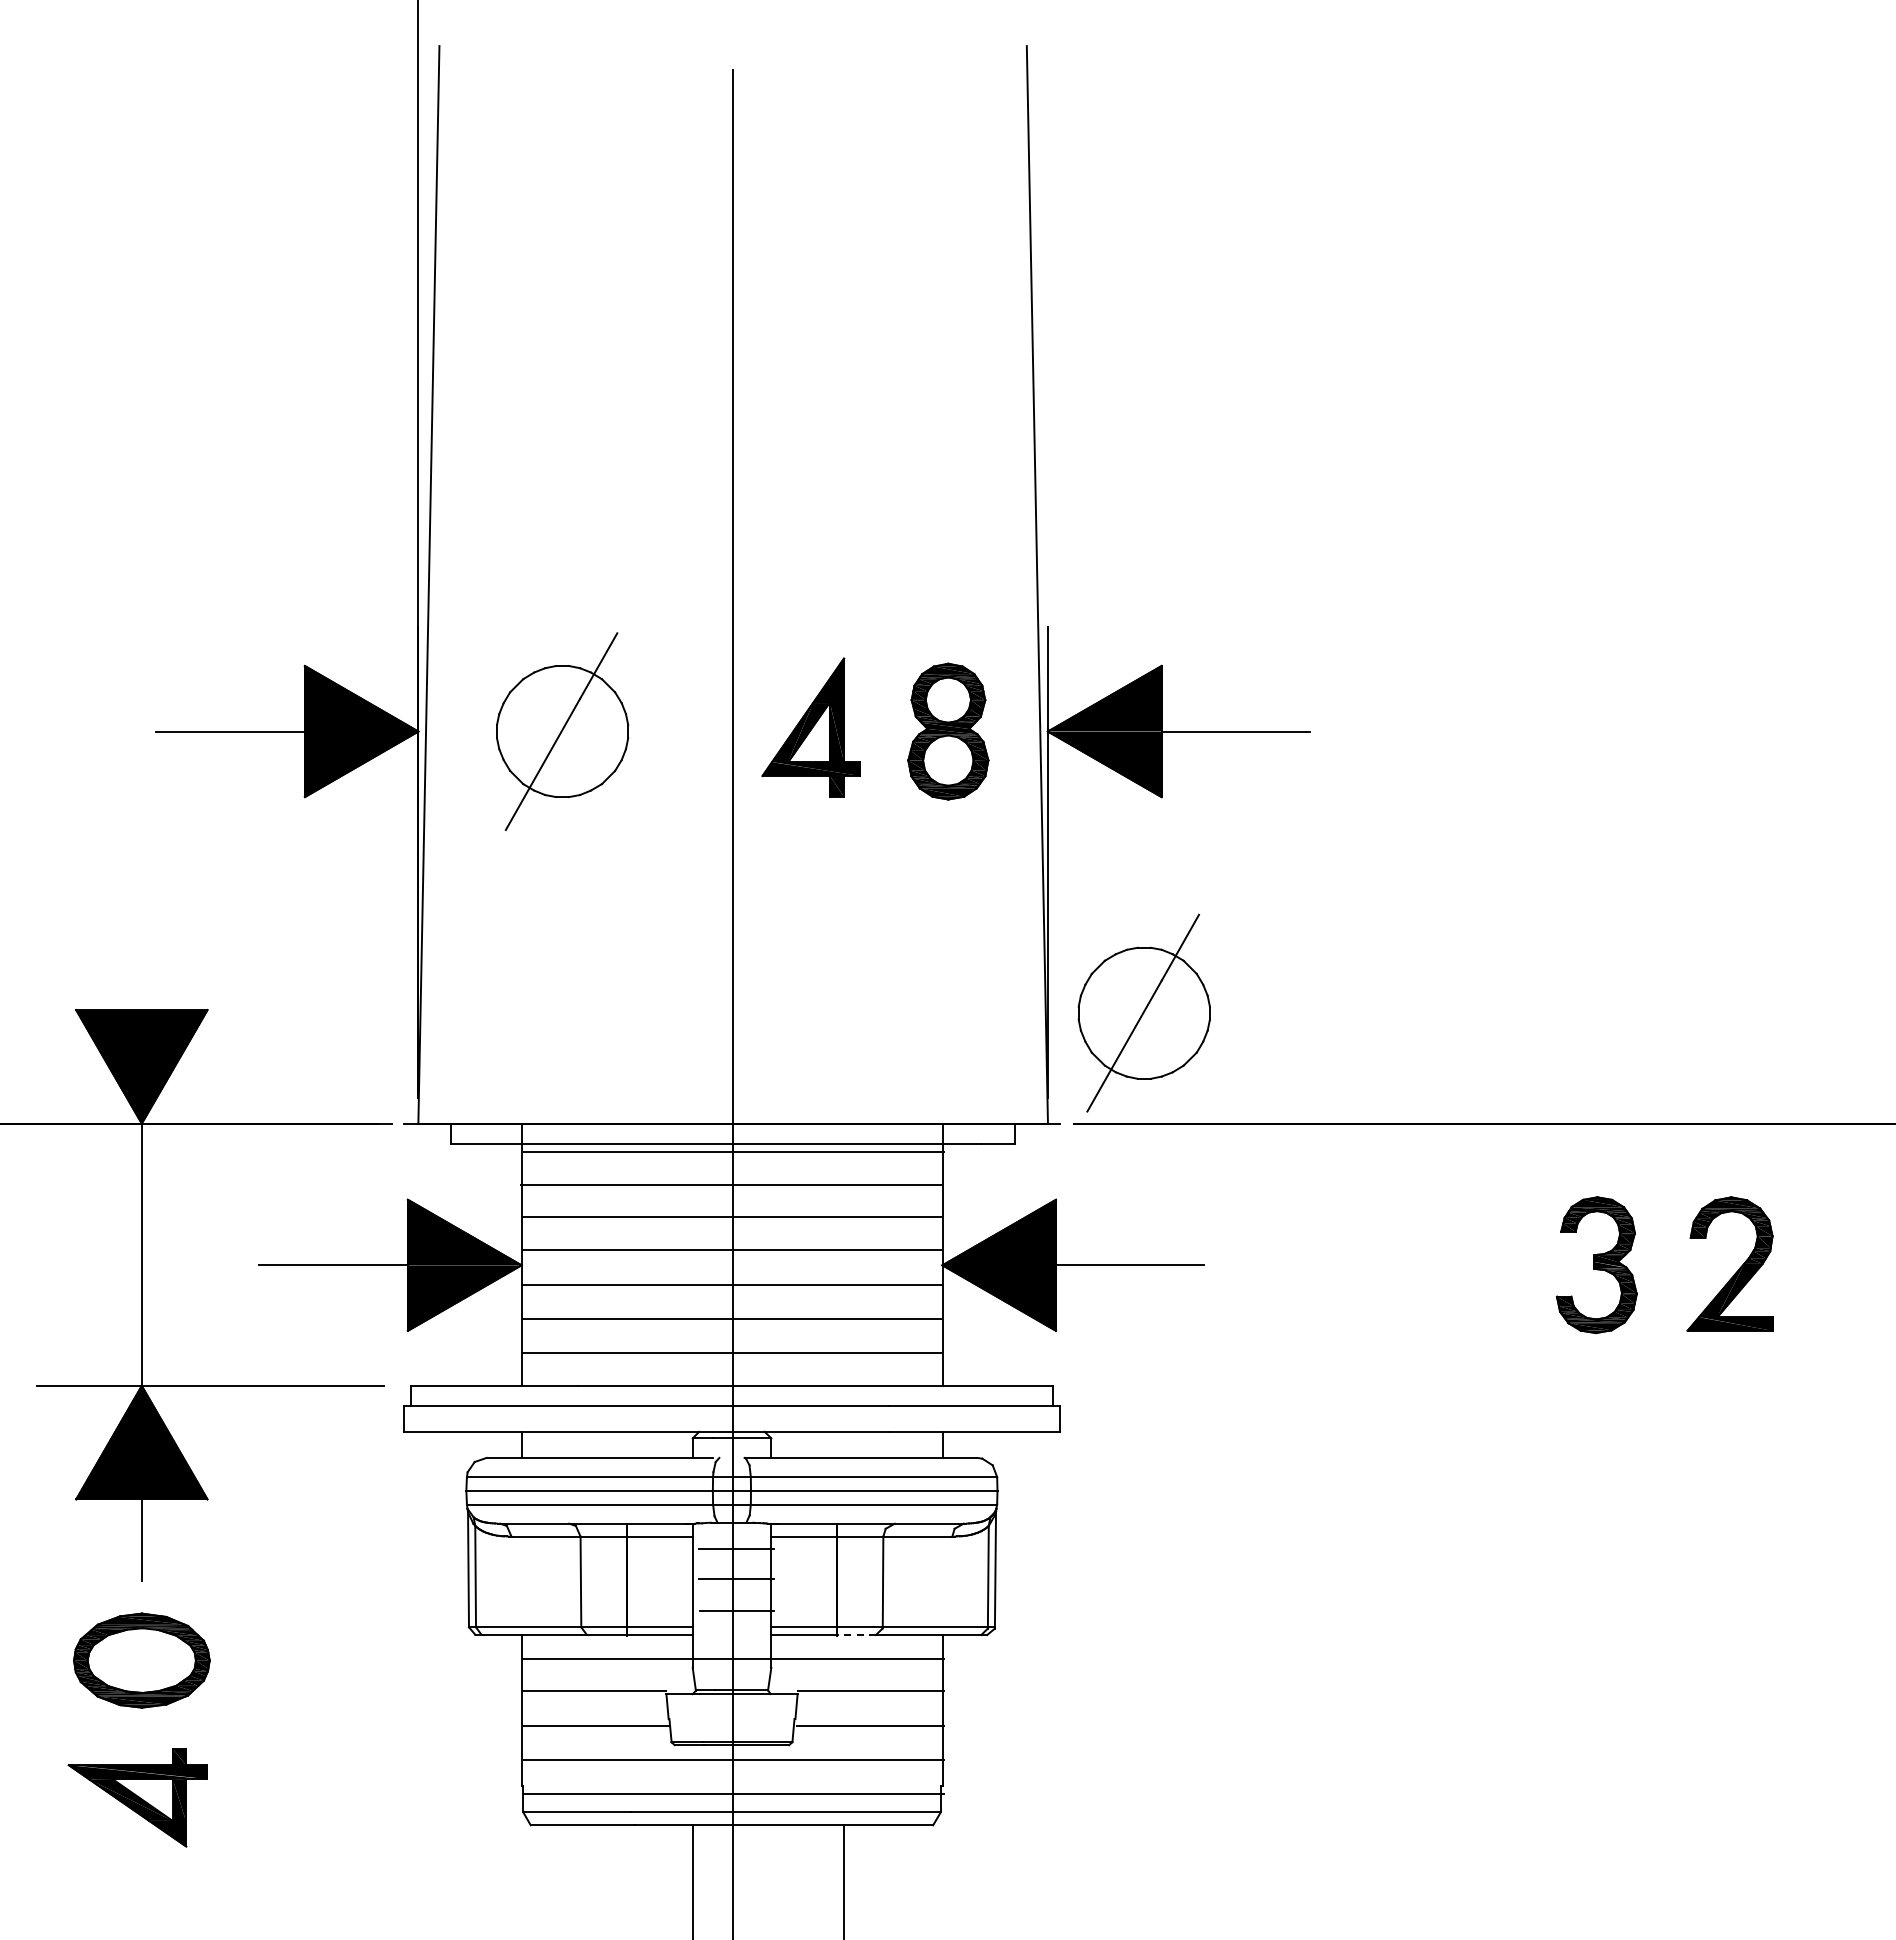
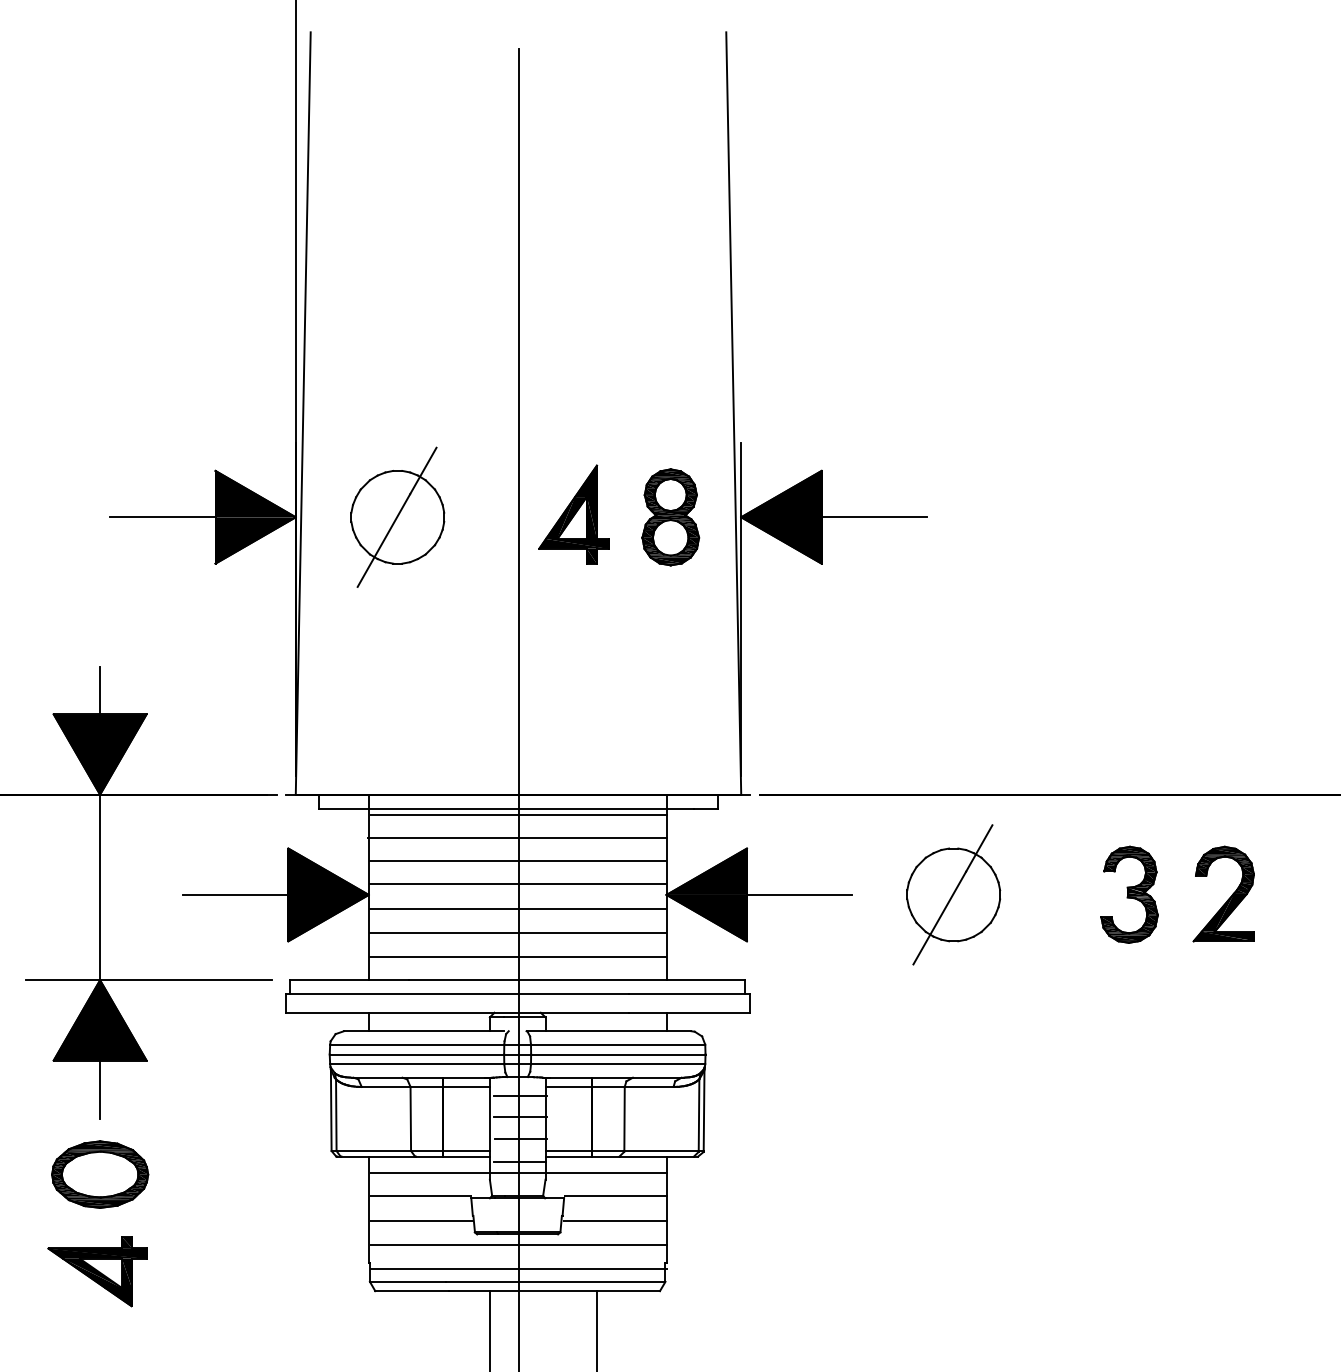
line: (141, 976) -> (99, 690), added
part: (1143, 1012) -> (953, 894), moved
line: (856, 1635) -> (605, 1156), dashed -> solid
line: (735, 1643) -> (520, 1162), added

